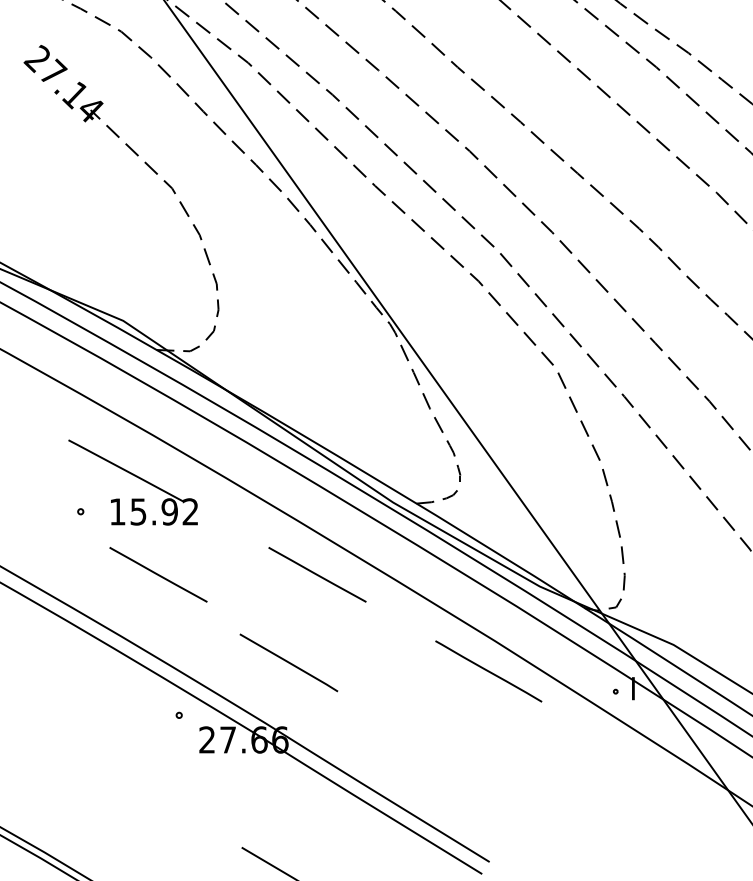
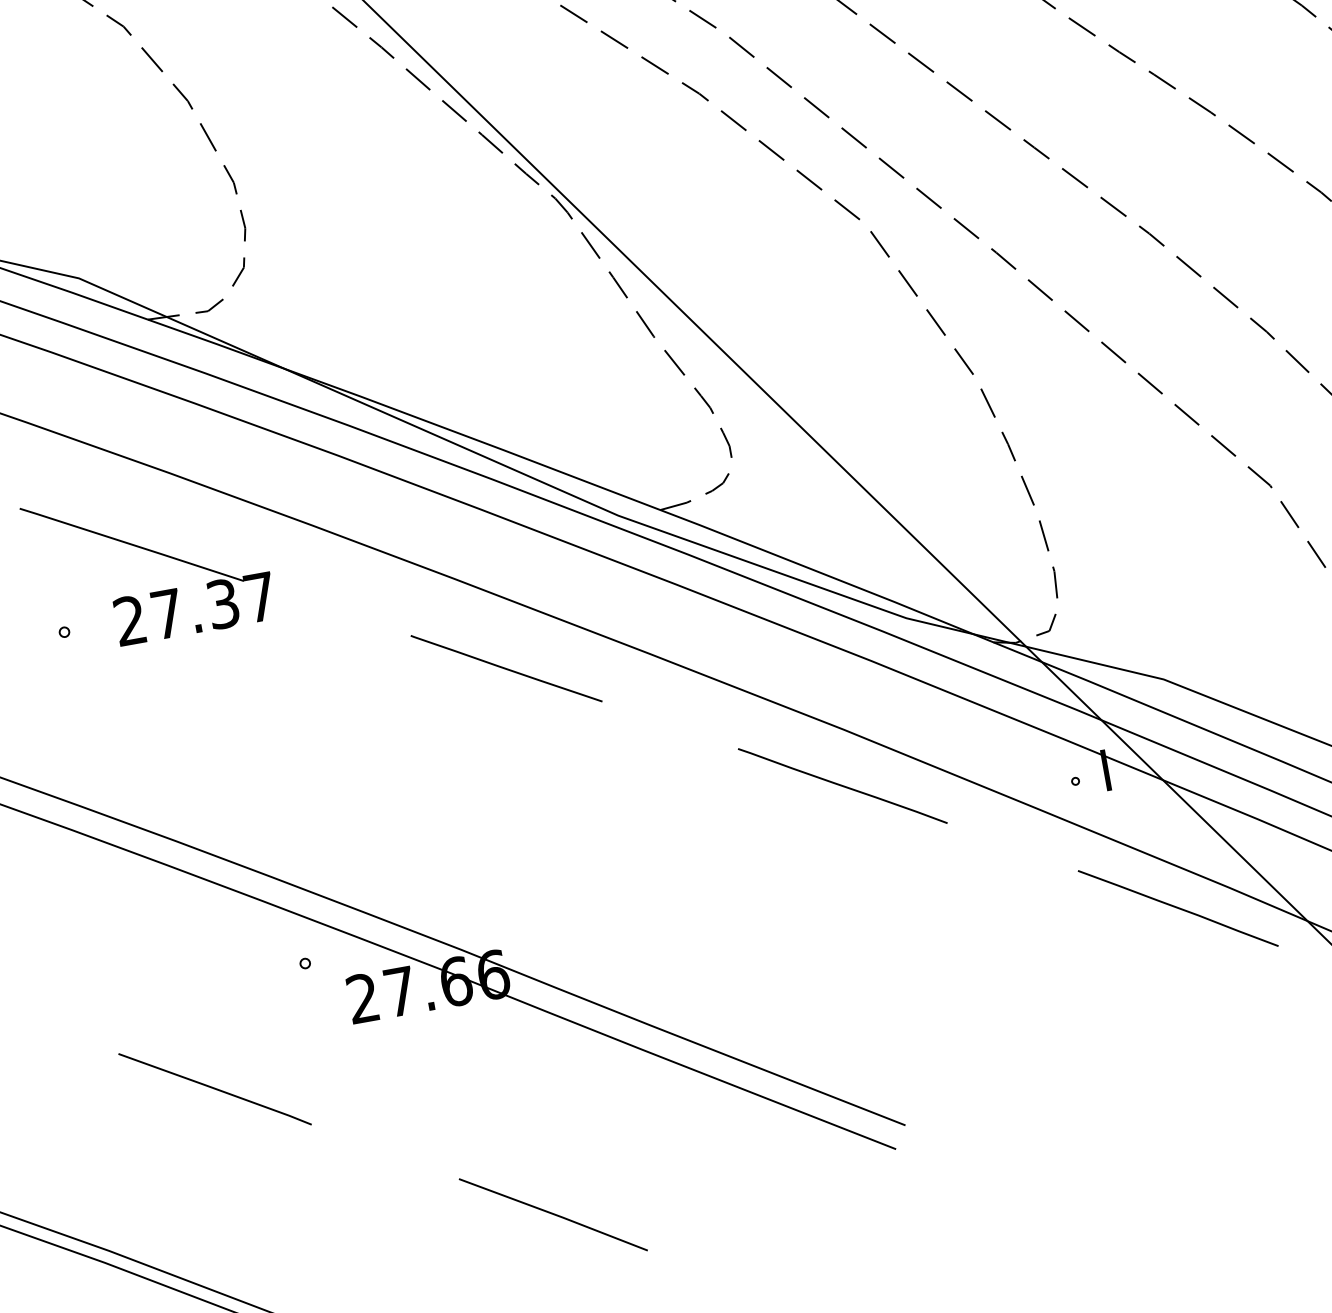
text: (153, 511) -> (194, 608), 15.92 -> 27.37
line: (158, 574) -> (223, 719), removed
line: (288, 662) -> (214, 1088), moved
line: (659, 770) -> (1178, 907), added

